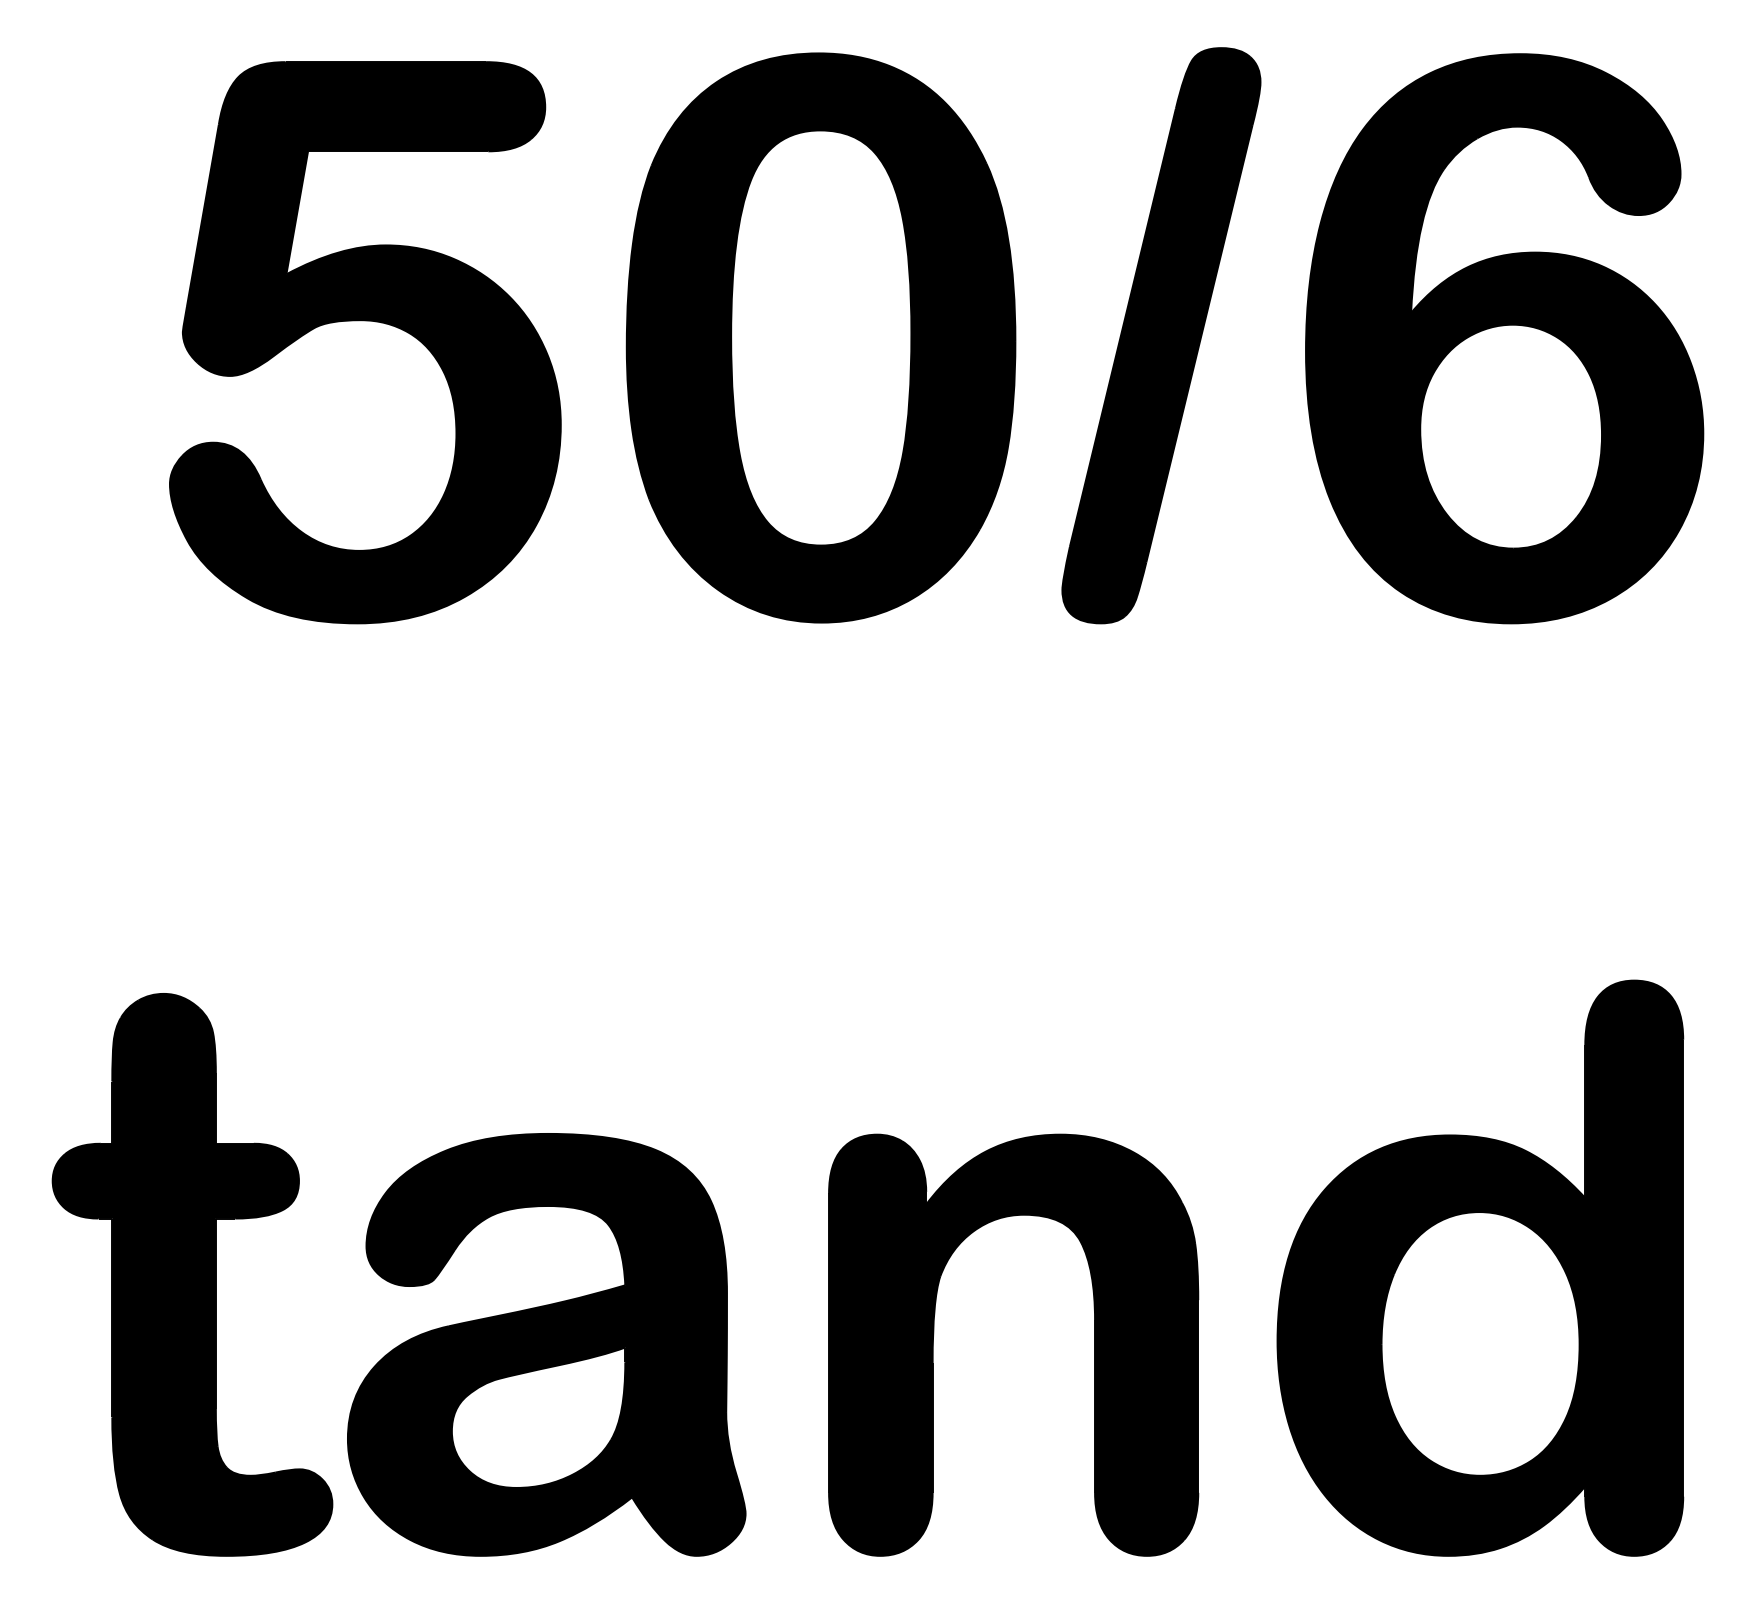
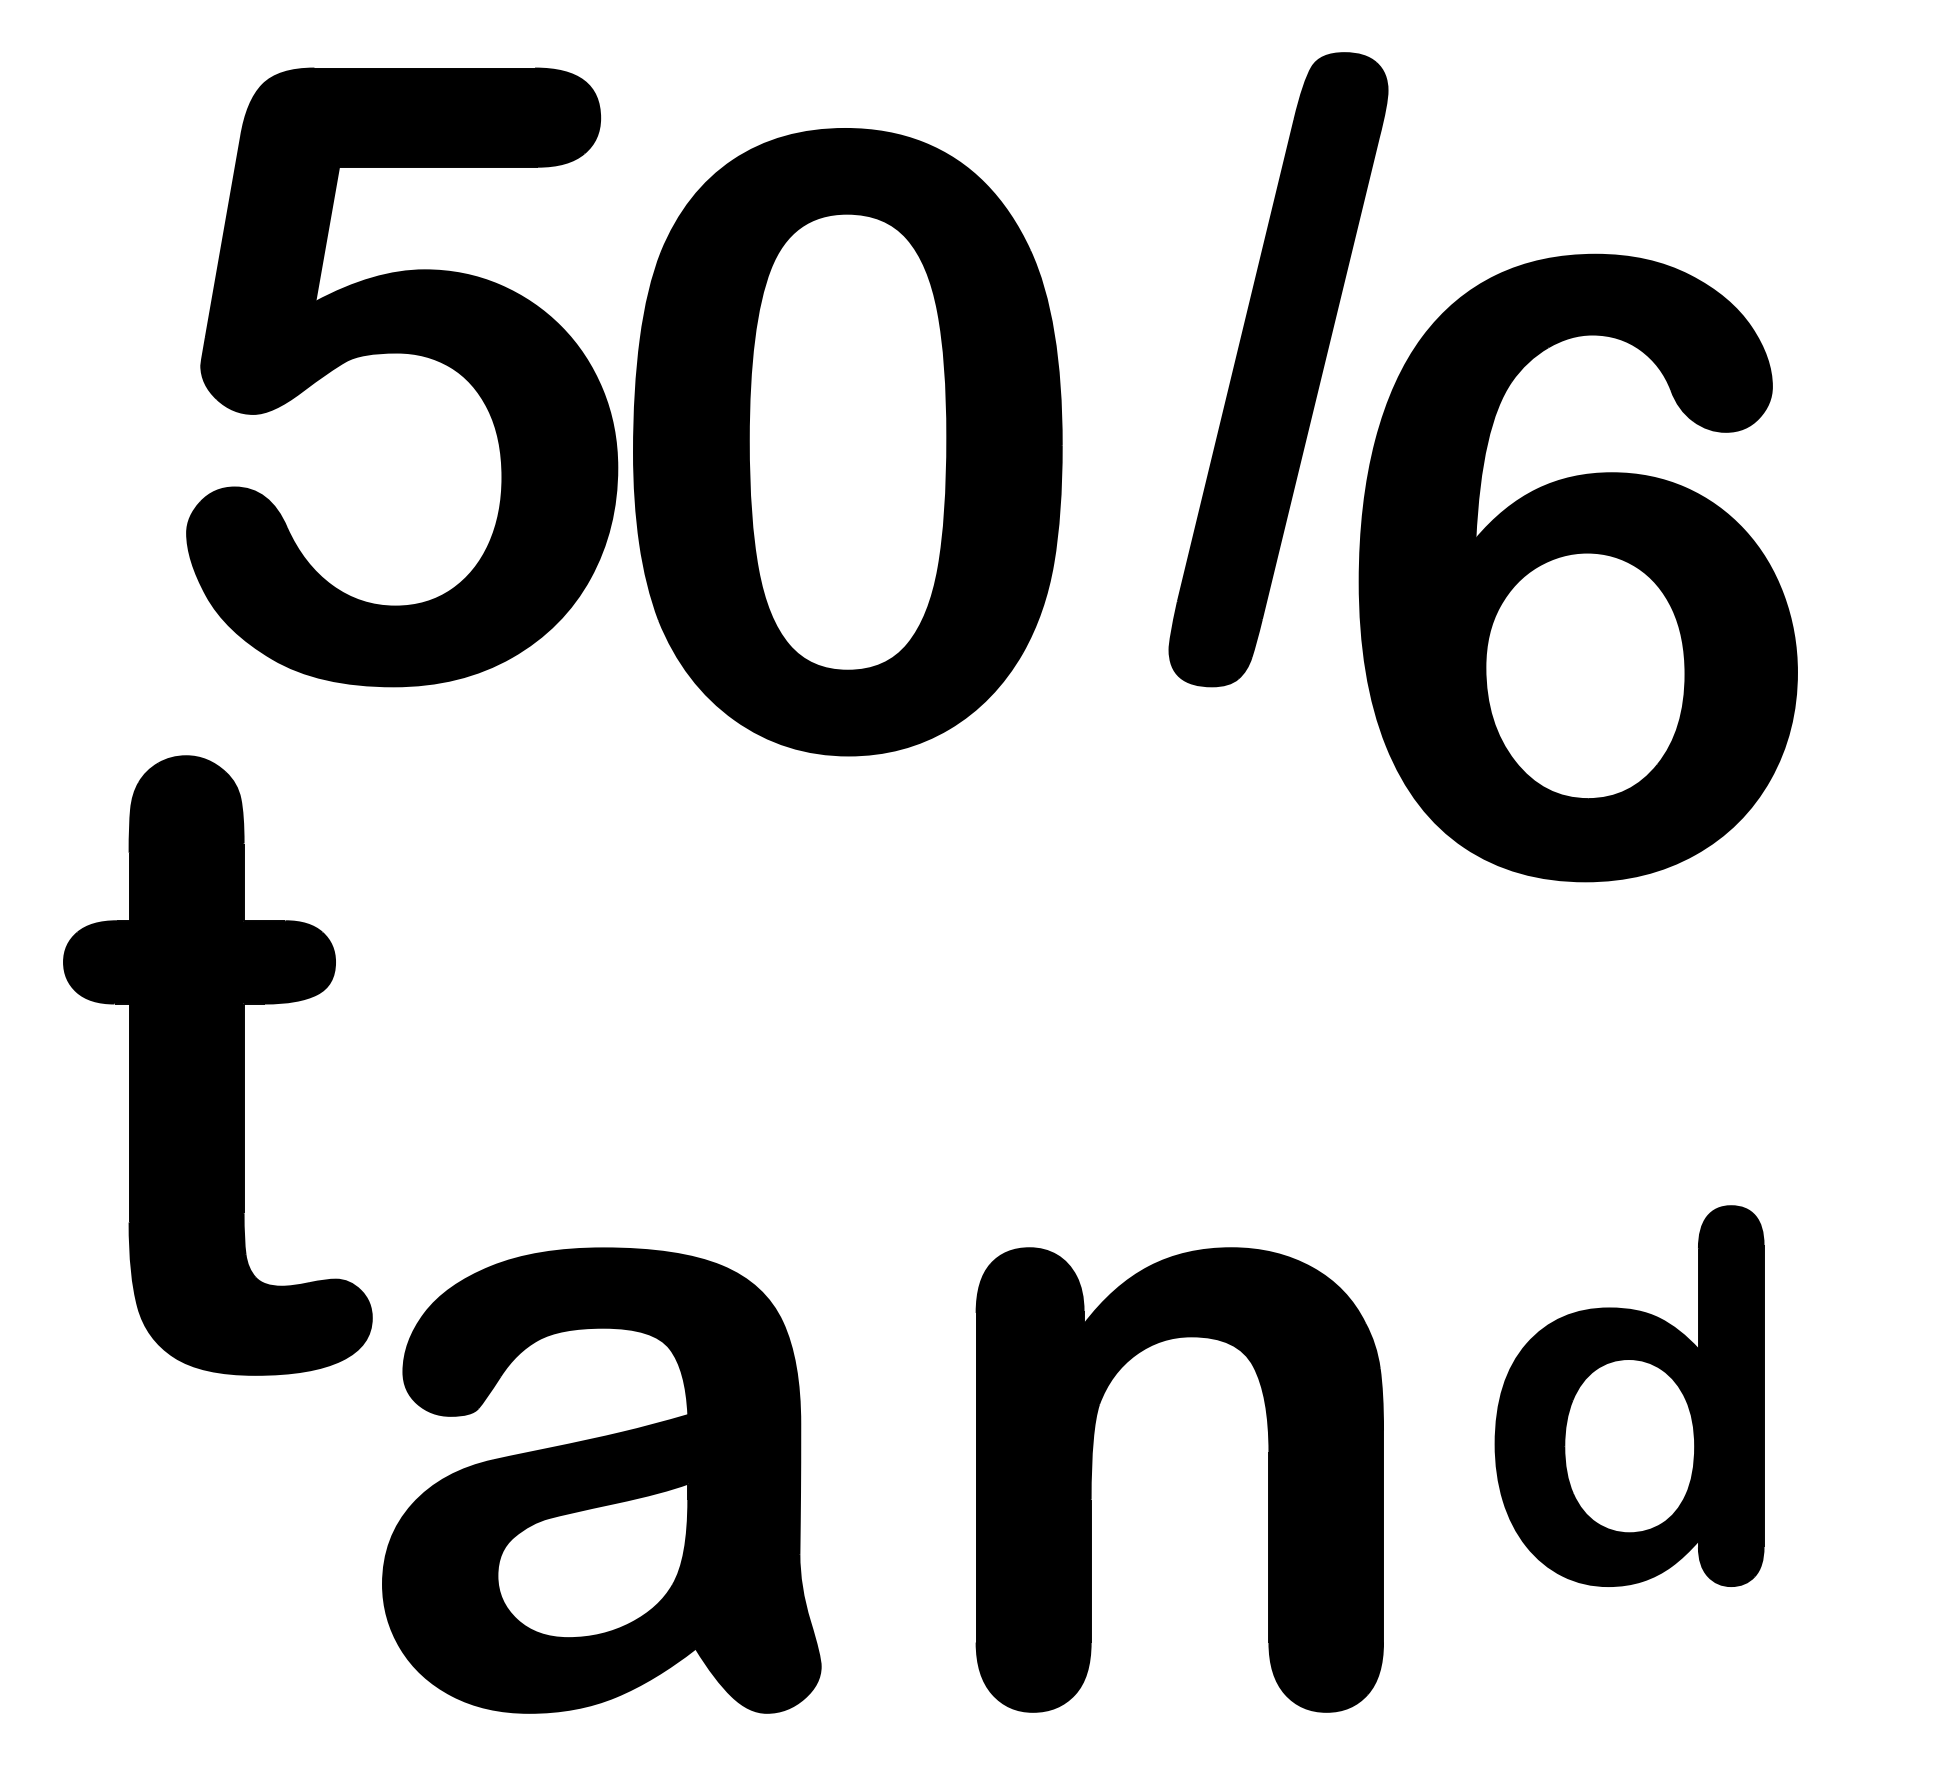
part: (820, 338) -> (847, 442), moved
part: (1503, 338) -> (1577, 567), moved
part: (1480, 1267) -> (1629, 1395), size x0.6
part: (192, 1274) -> (217, 1065), moved
part: (934, 1336) -> (1092, 1470), moved

